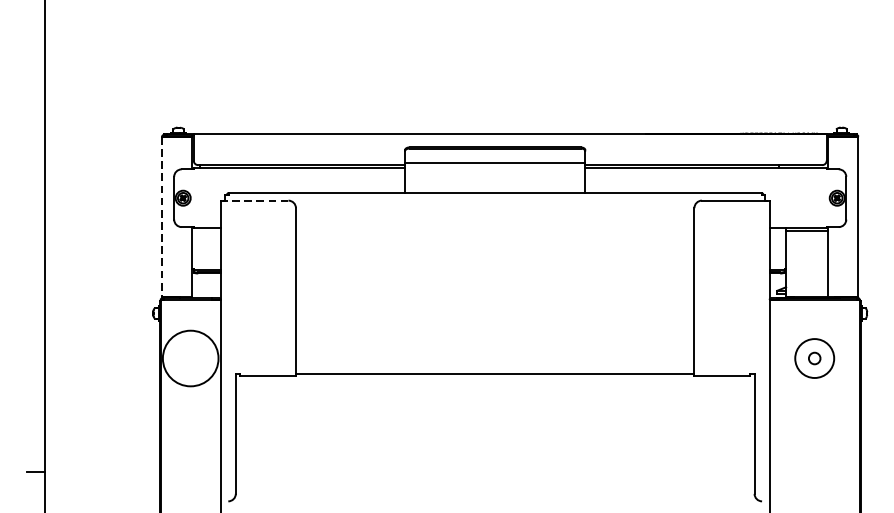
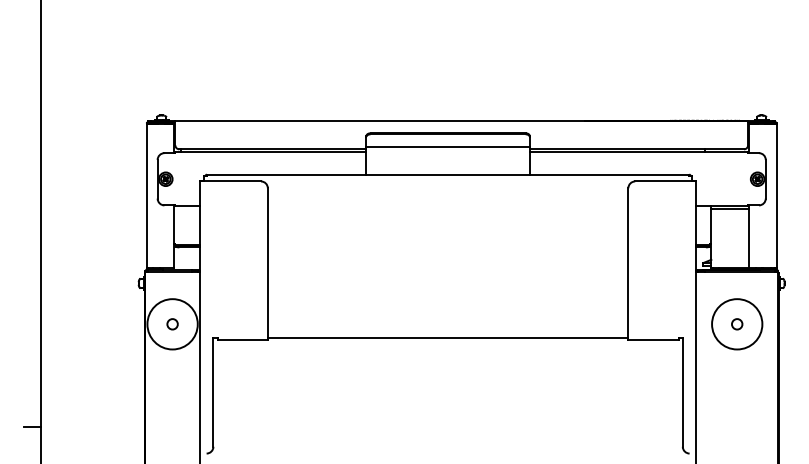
line: (255, 200) -> (231, 181), dashed -> solid
line: (161, 217) -> (146, 196), dashed -> solid
circle: (190, 358) -> (172, 324), added
circle: (815, 358) -> (737, 324), size x1.43

